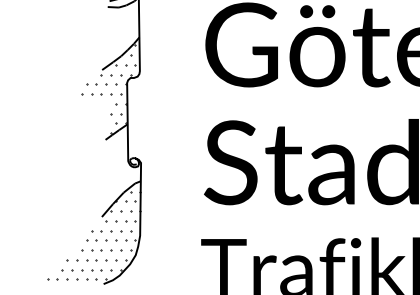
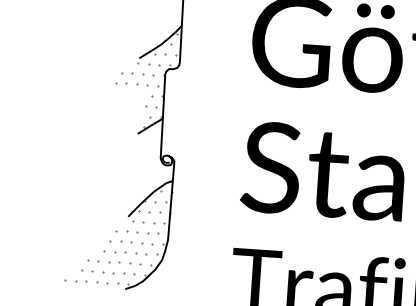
hatch: (108, 89) -> (144, 79), removed
hatch: (93, 235) -> (117, 236), removed

